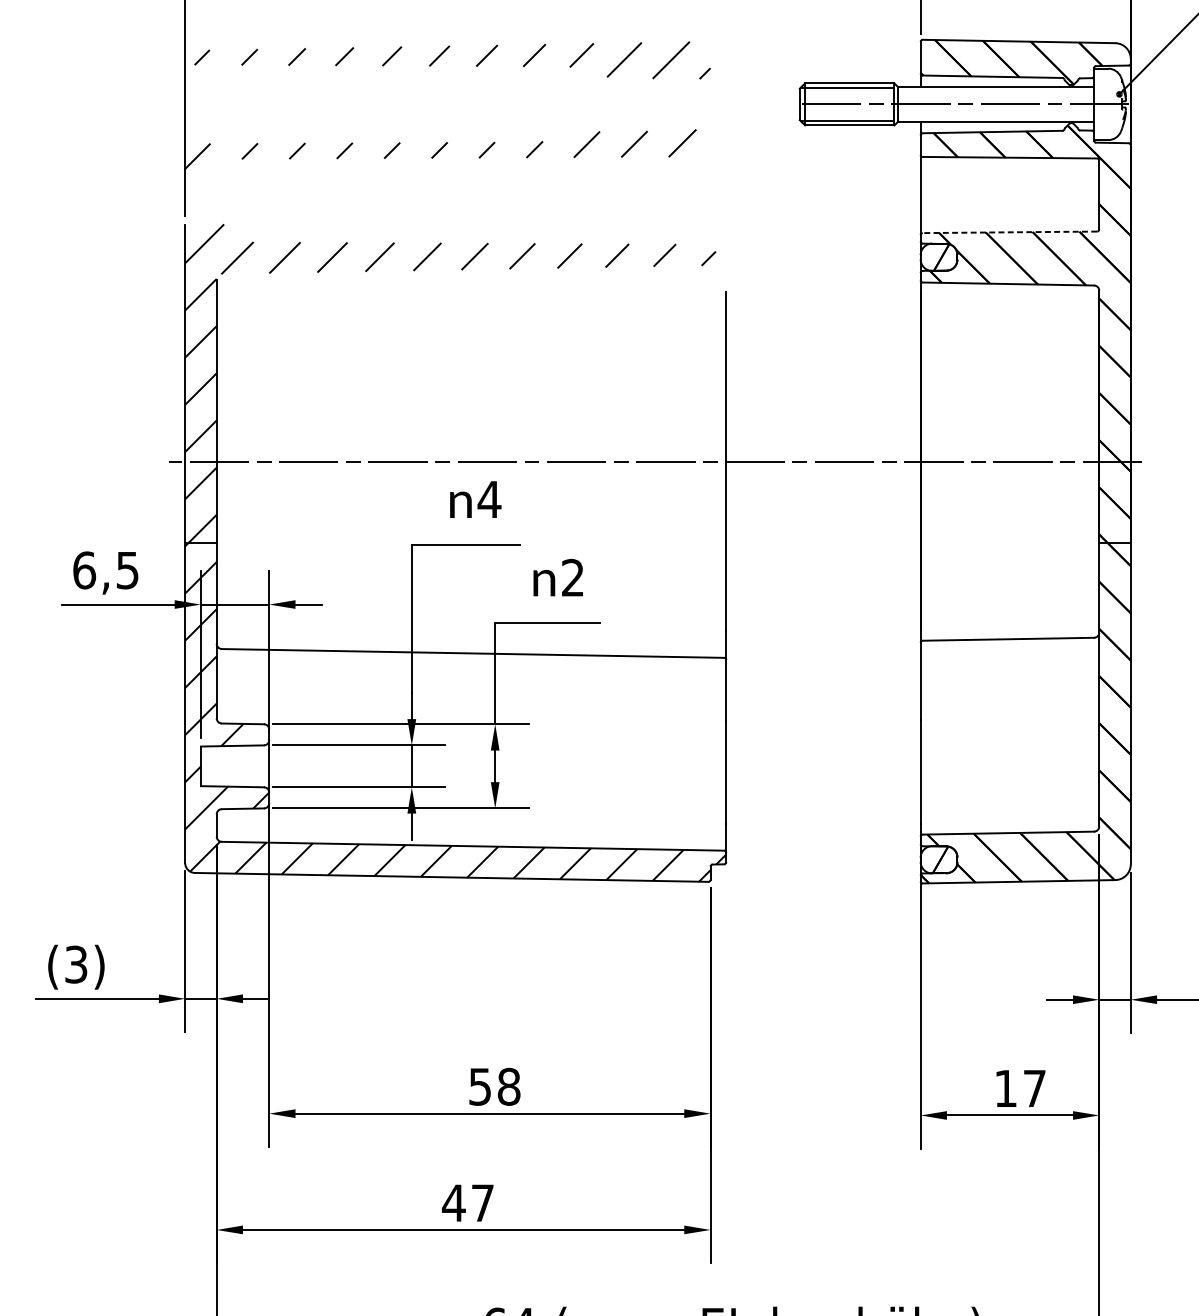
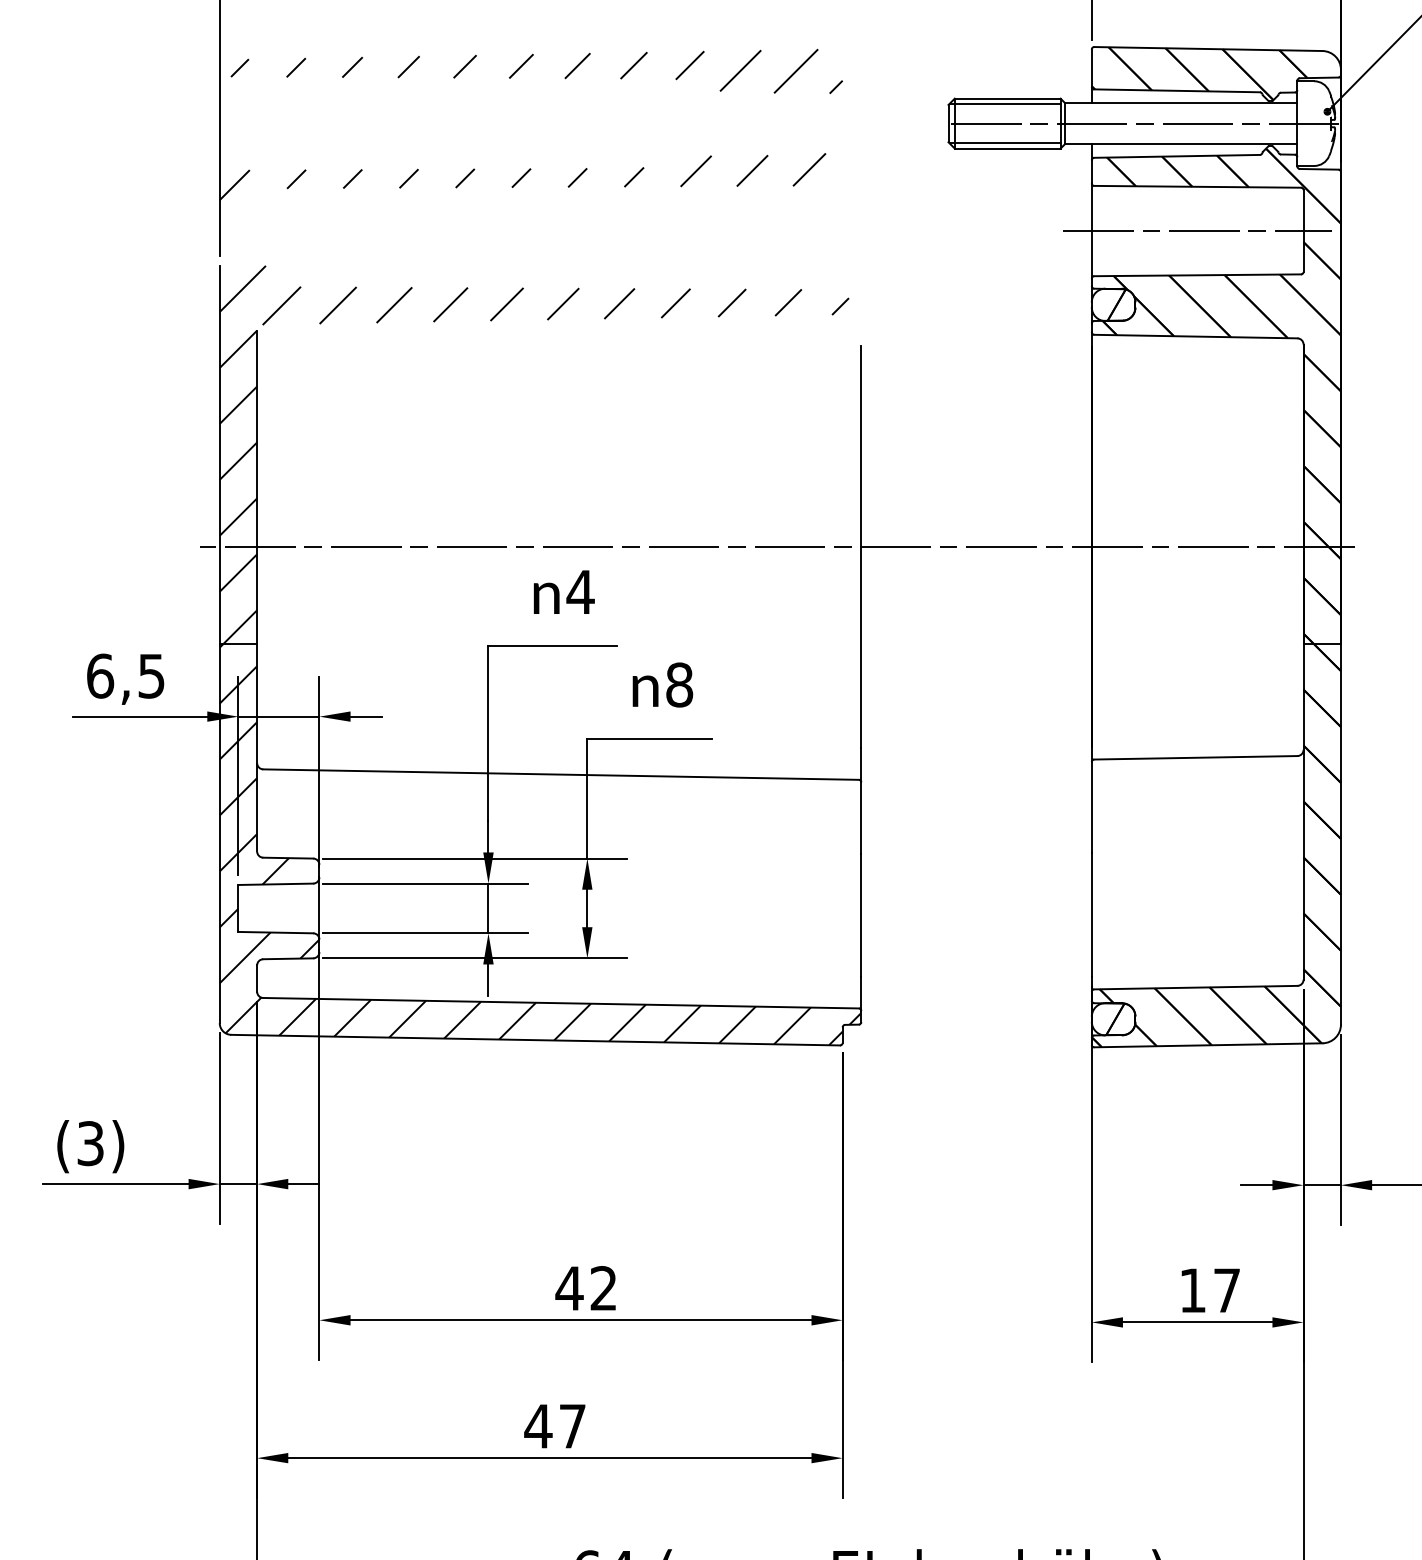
line: (1009, 195) -> (1197, 231), added
line: (1009, 232) -> (1197, 275), dashed -> solid
text: (572, 577) -> (679, 684), 2 -> 8
text: (494, 1086) -> (586, 1288), 58 -> 42

